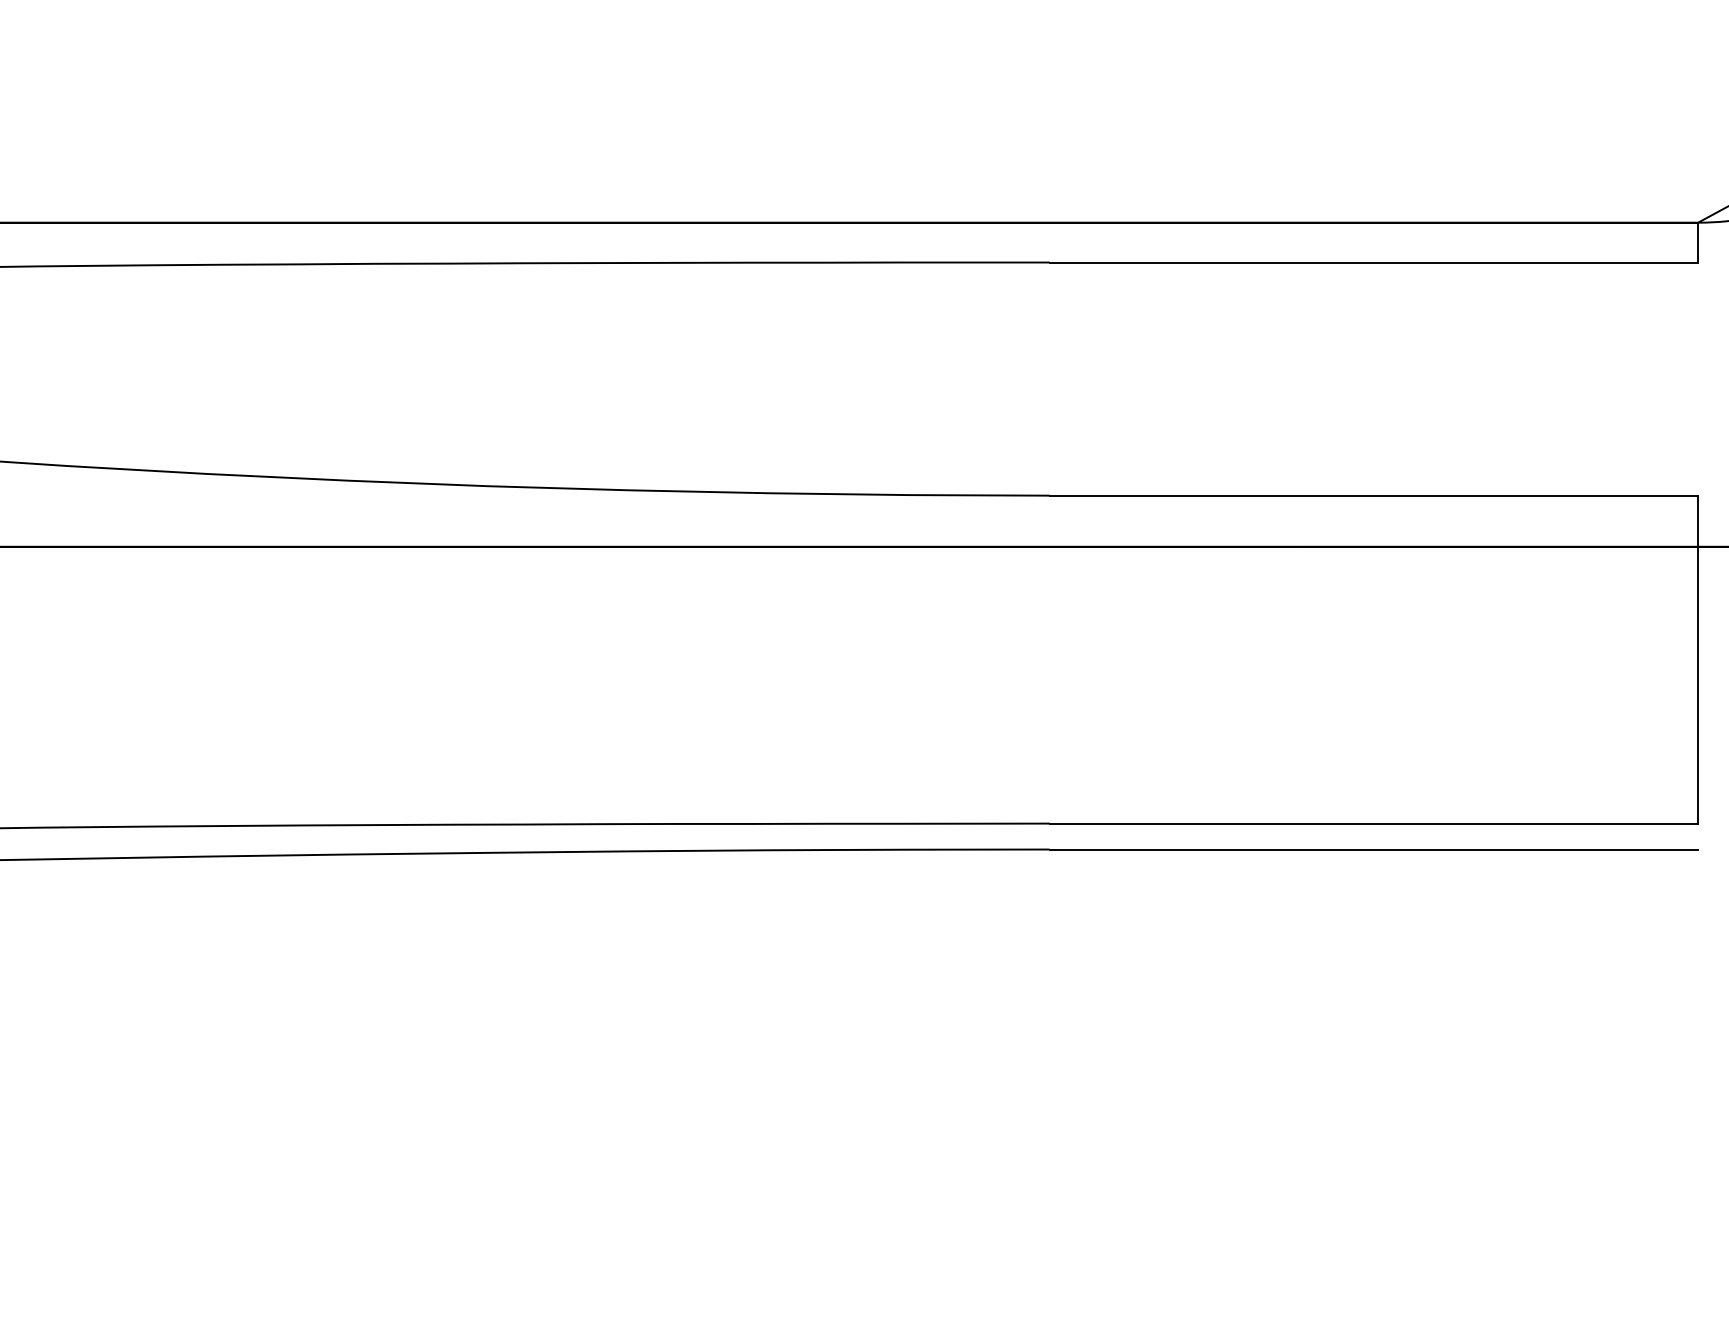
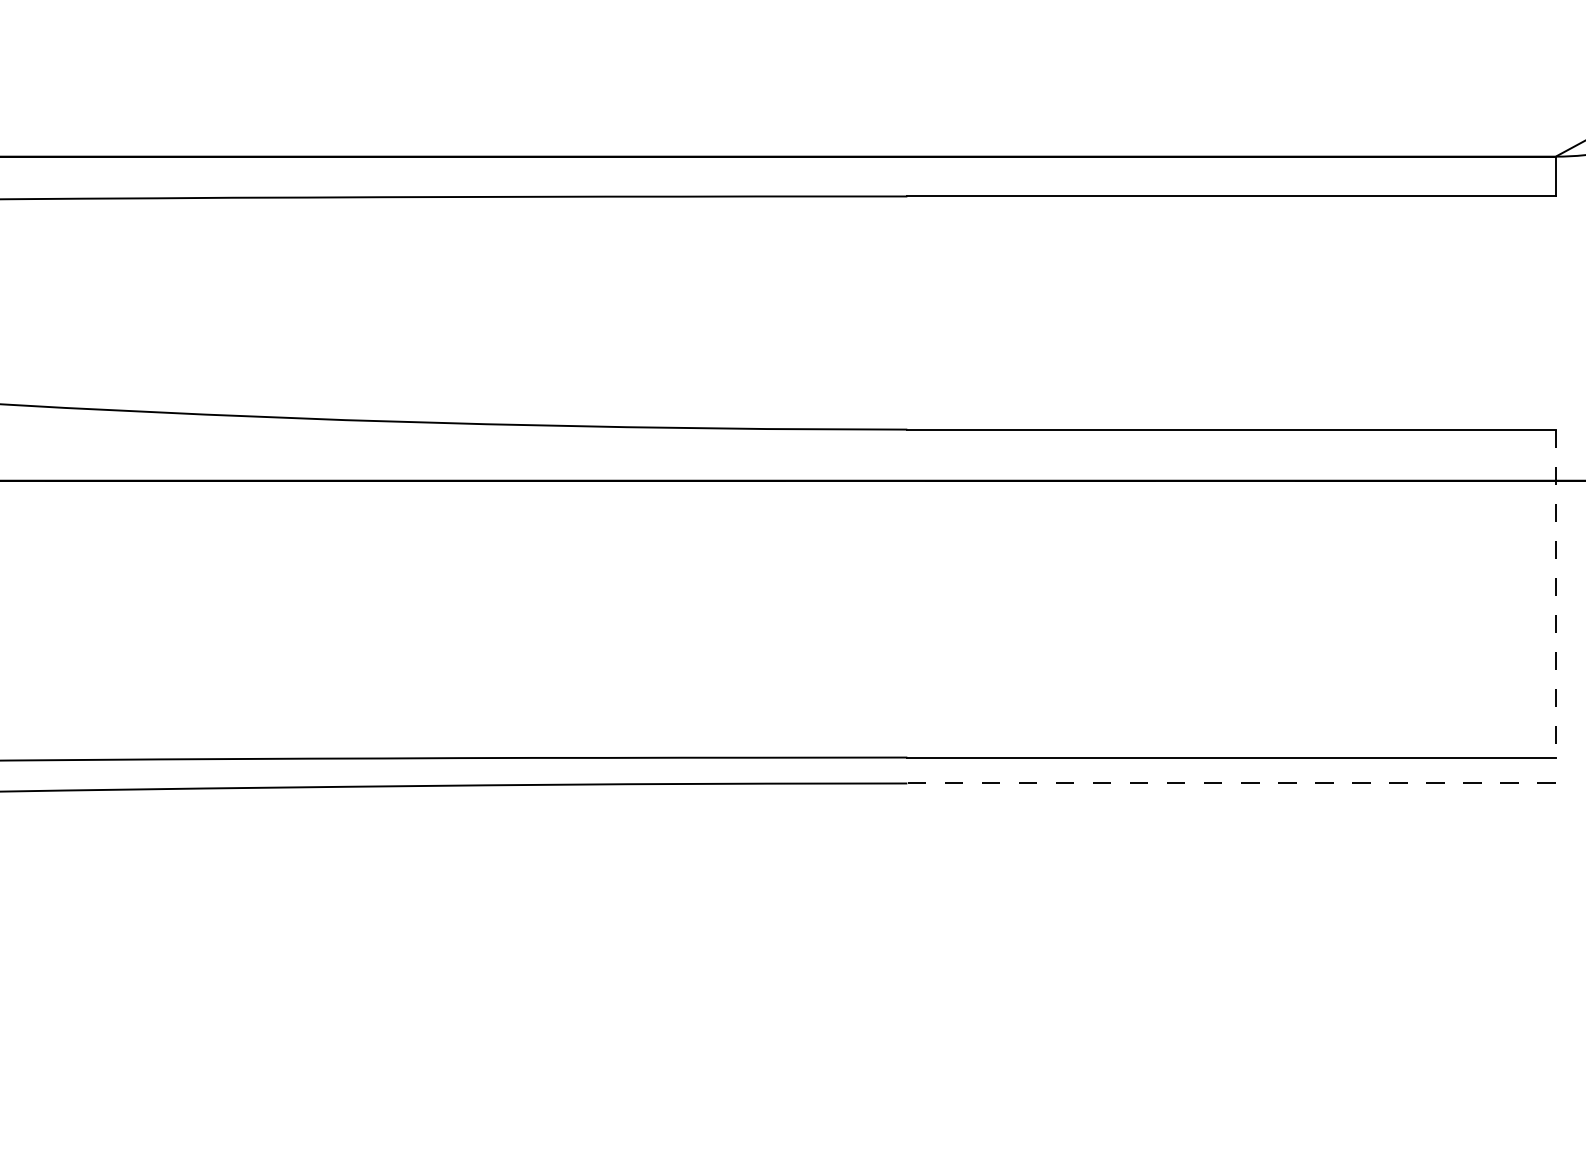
line: (1698, 659) -> (1556, 593), solid -> dashed
line: (1373, 849) -> (1231, 783), solid -> dashed

